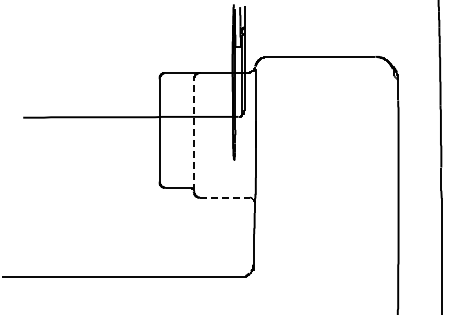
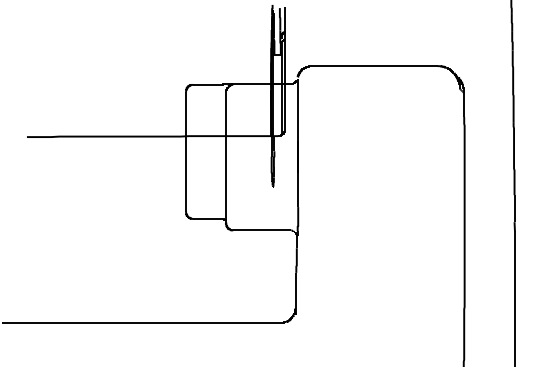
line: (193, 134) -> (225, 156), dashed -> solid
line: (224, 197) -> (261, 230), dashed -> solid

